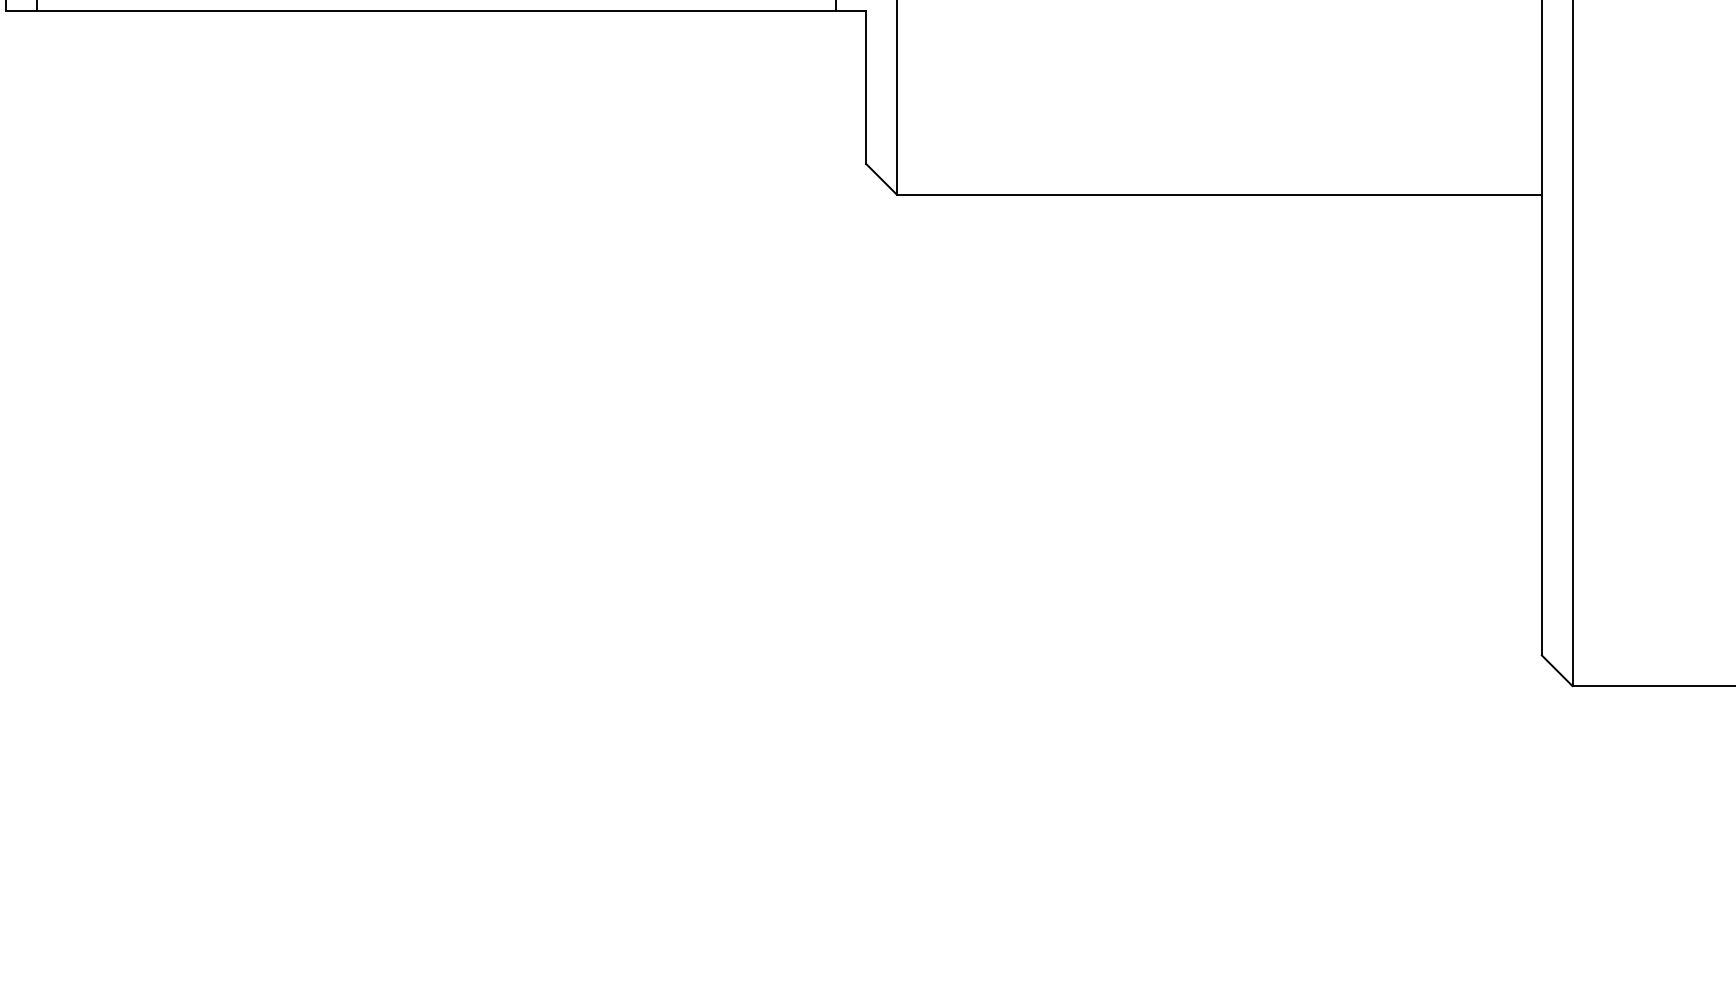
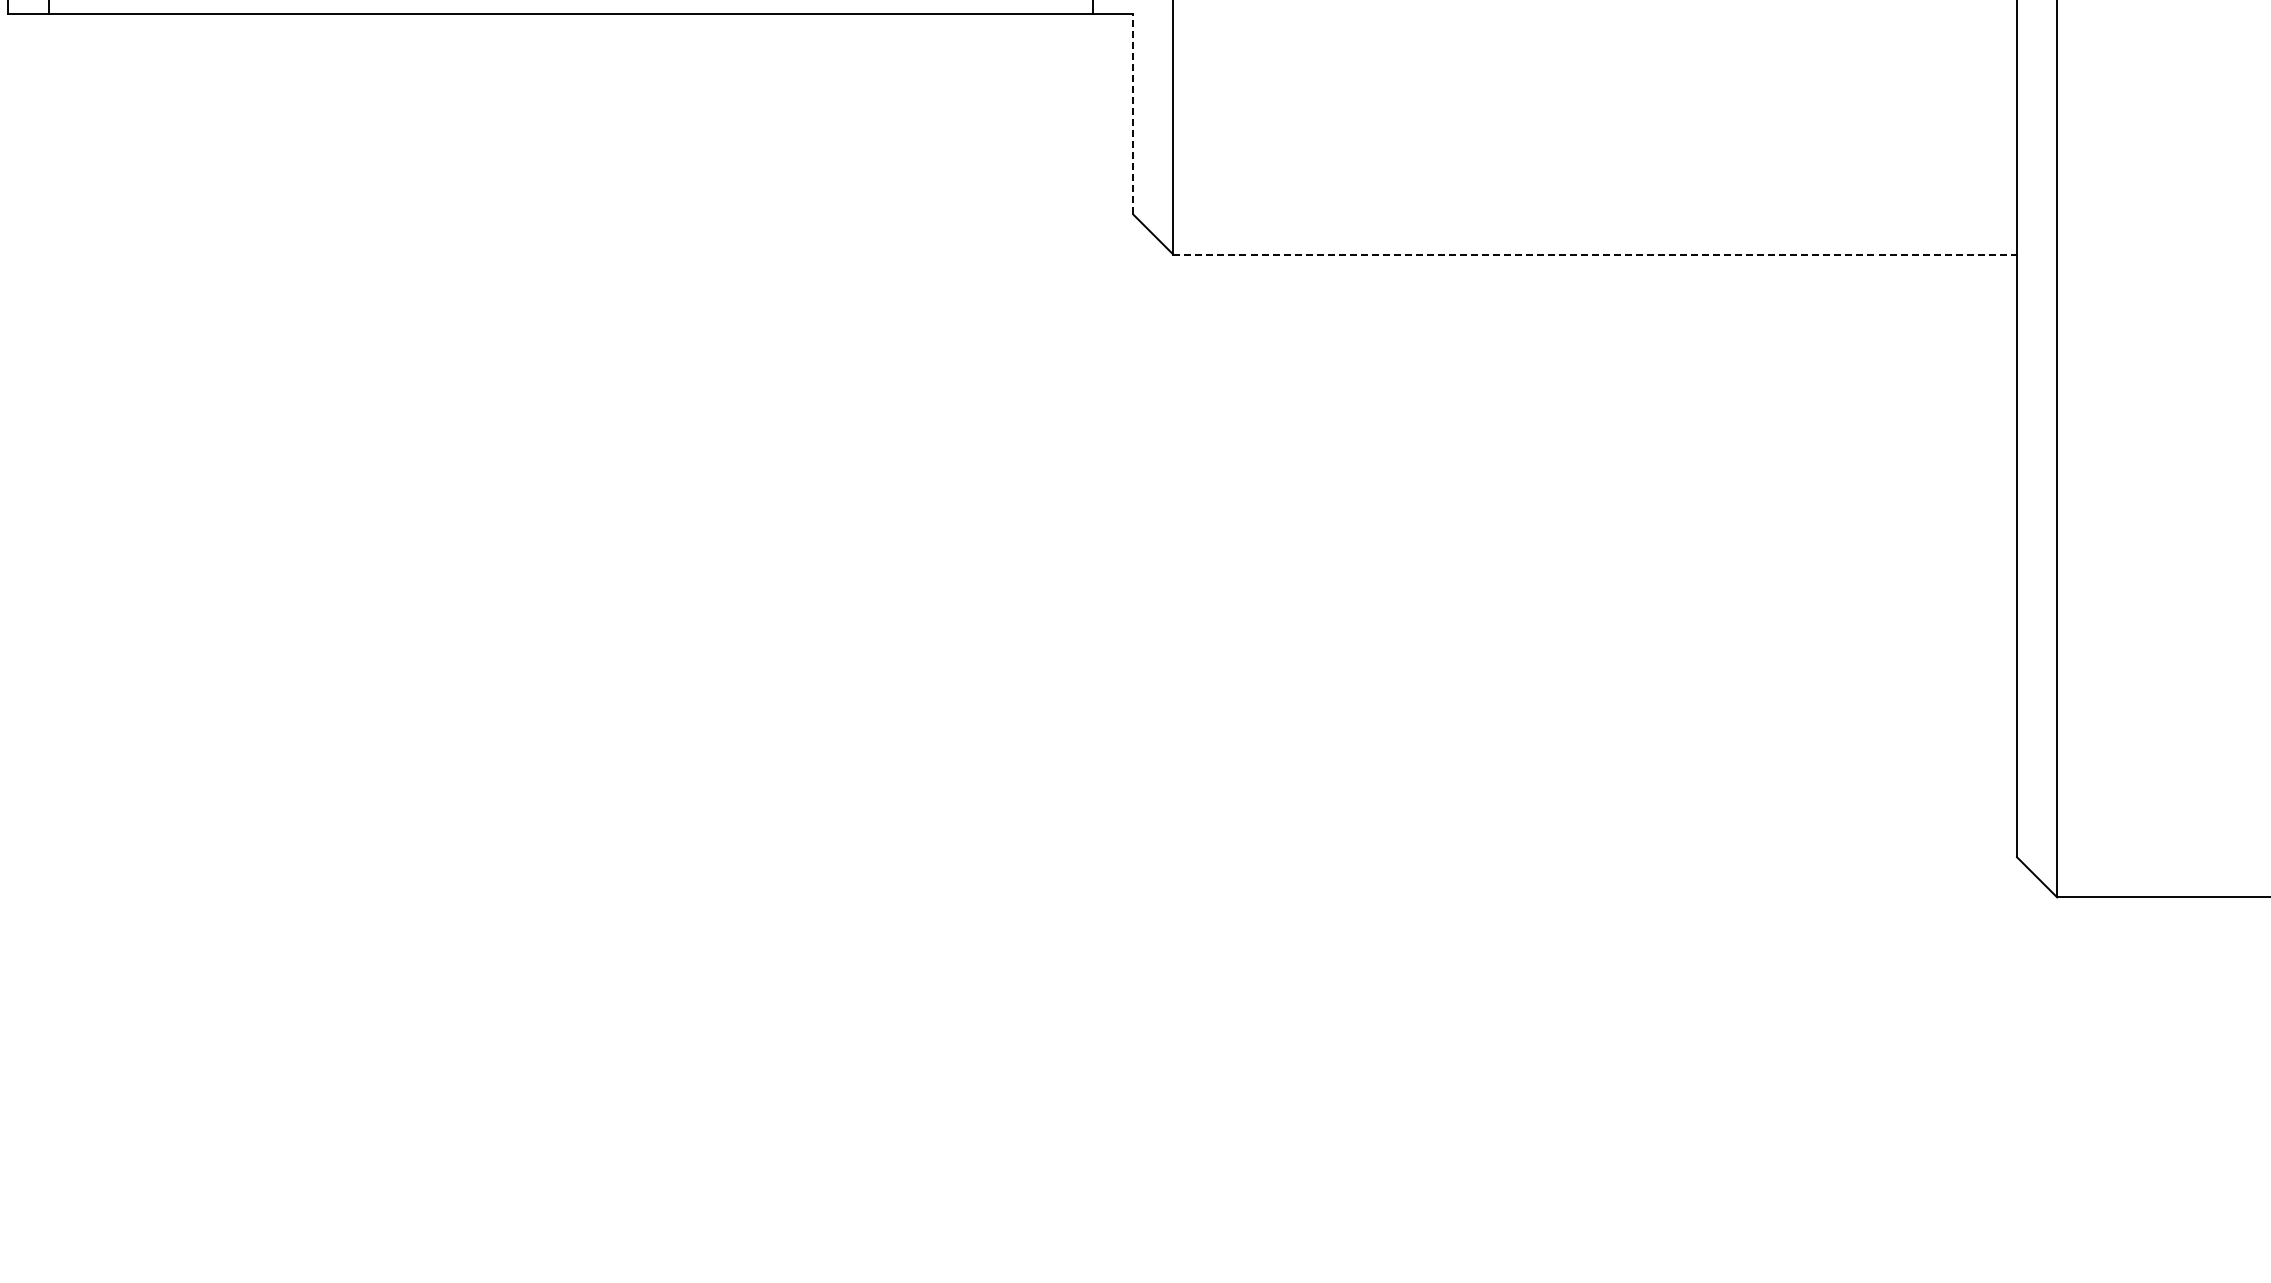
line: (866, 86) -> (1133, 113), solid -> dashed
line: (1219, 194) -> (1595, 254), solid -> dashed

